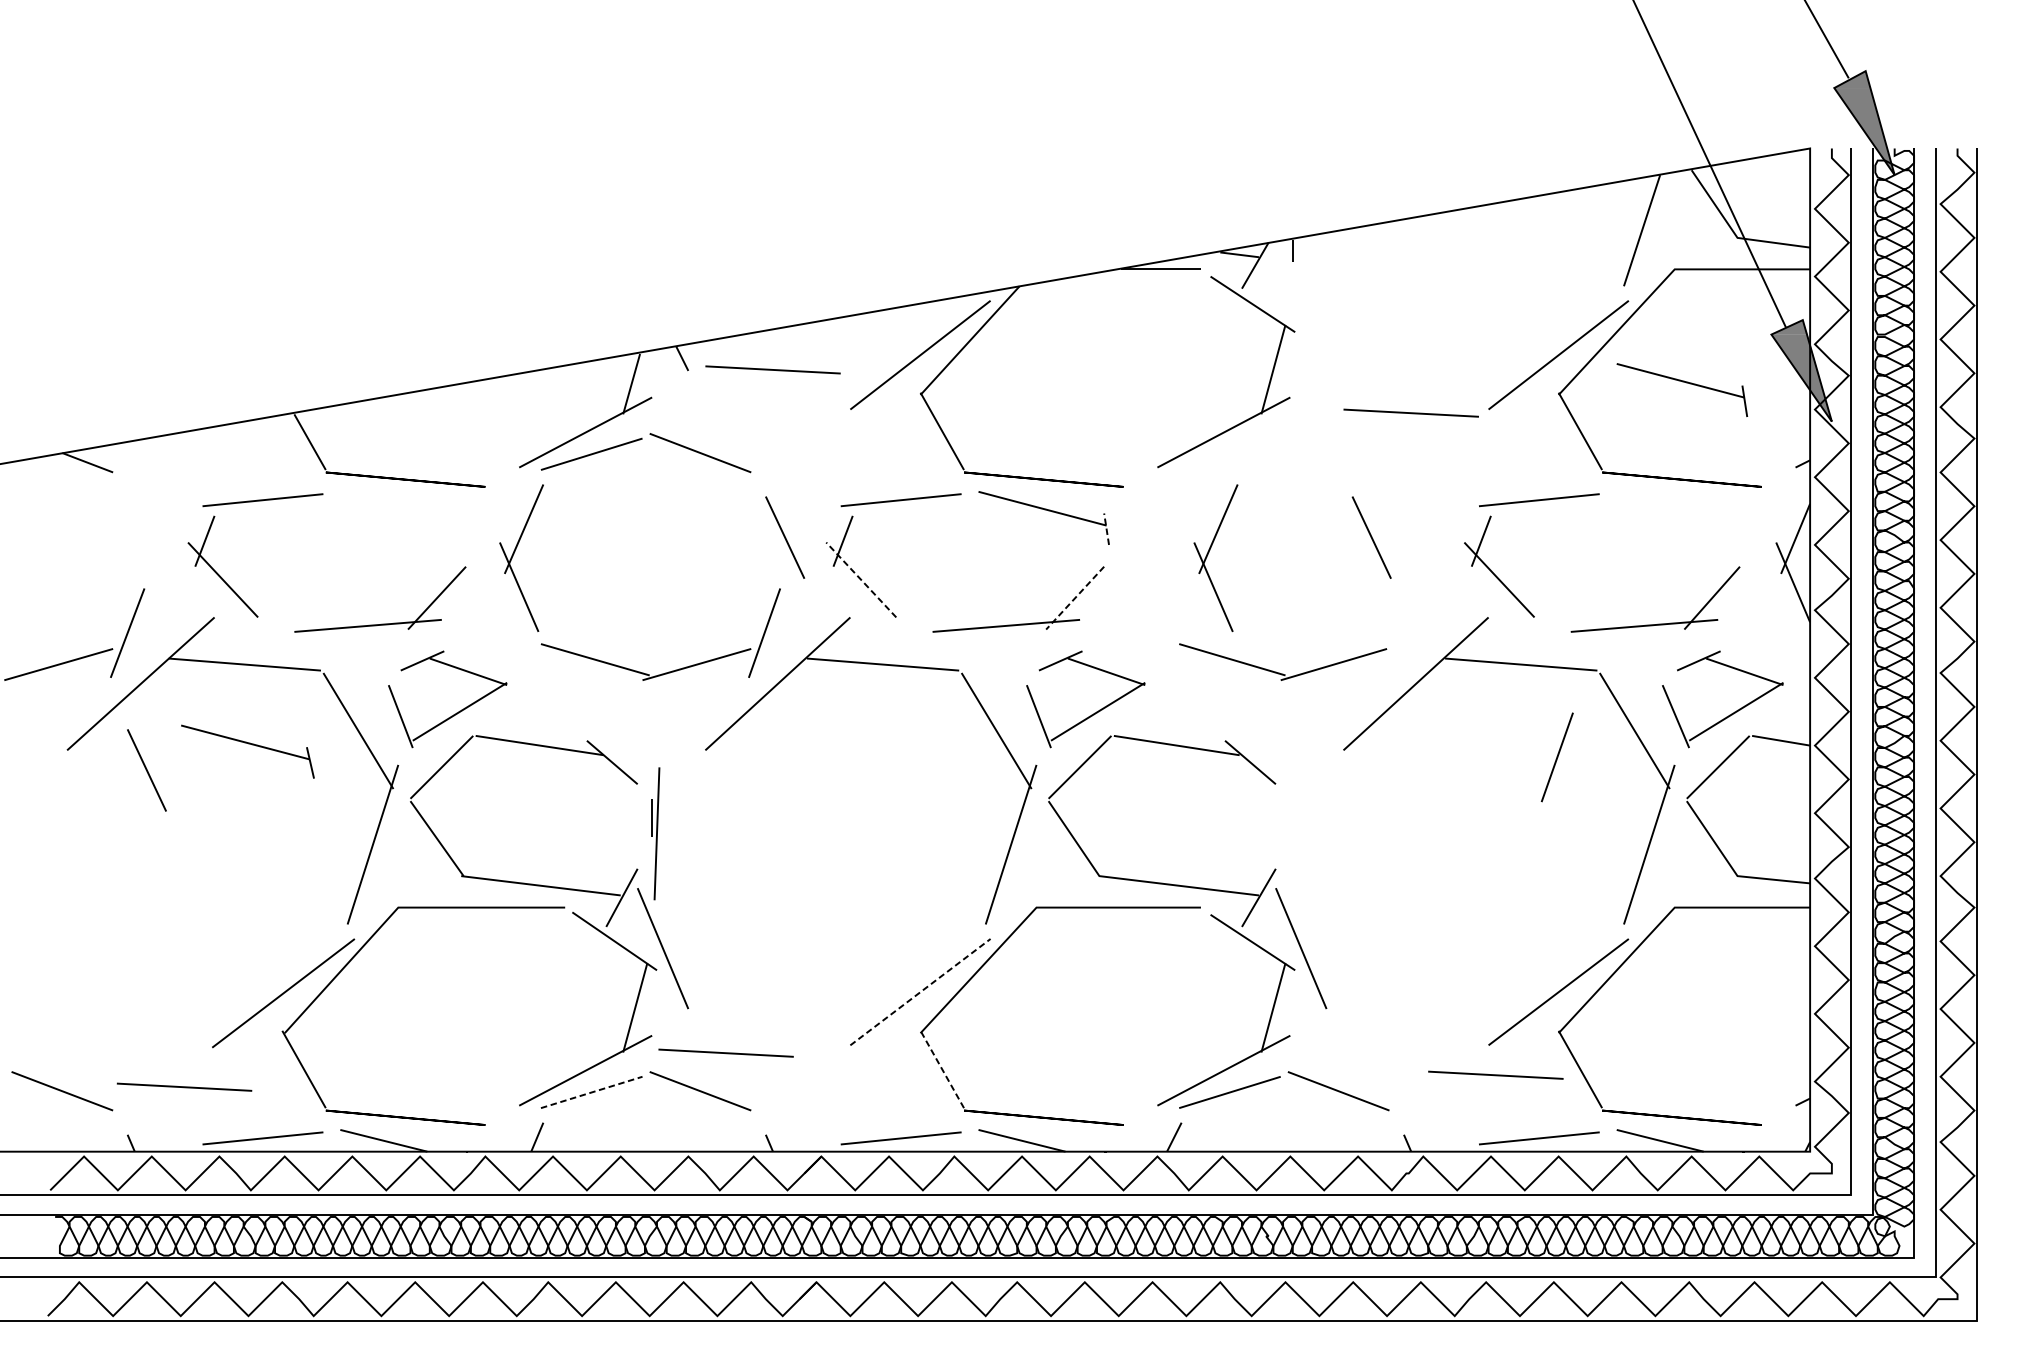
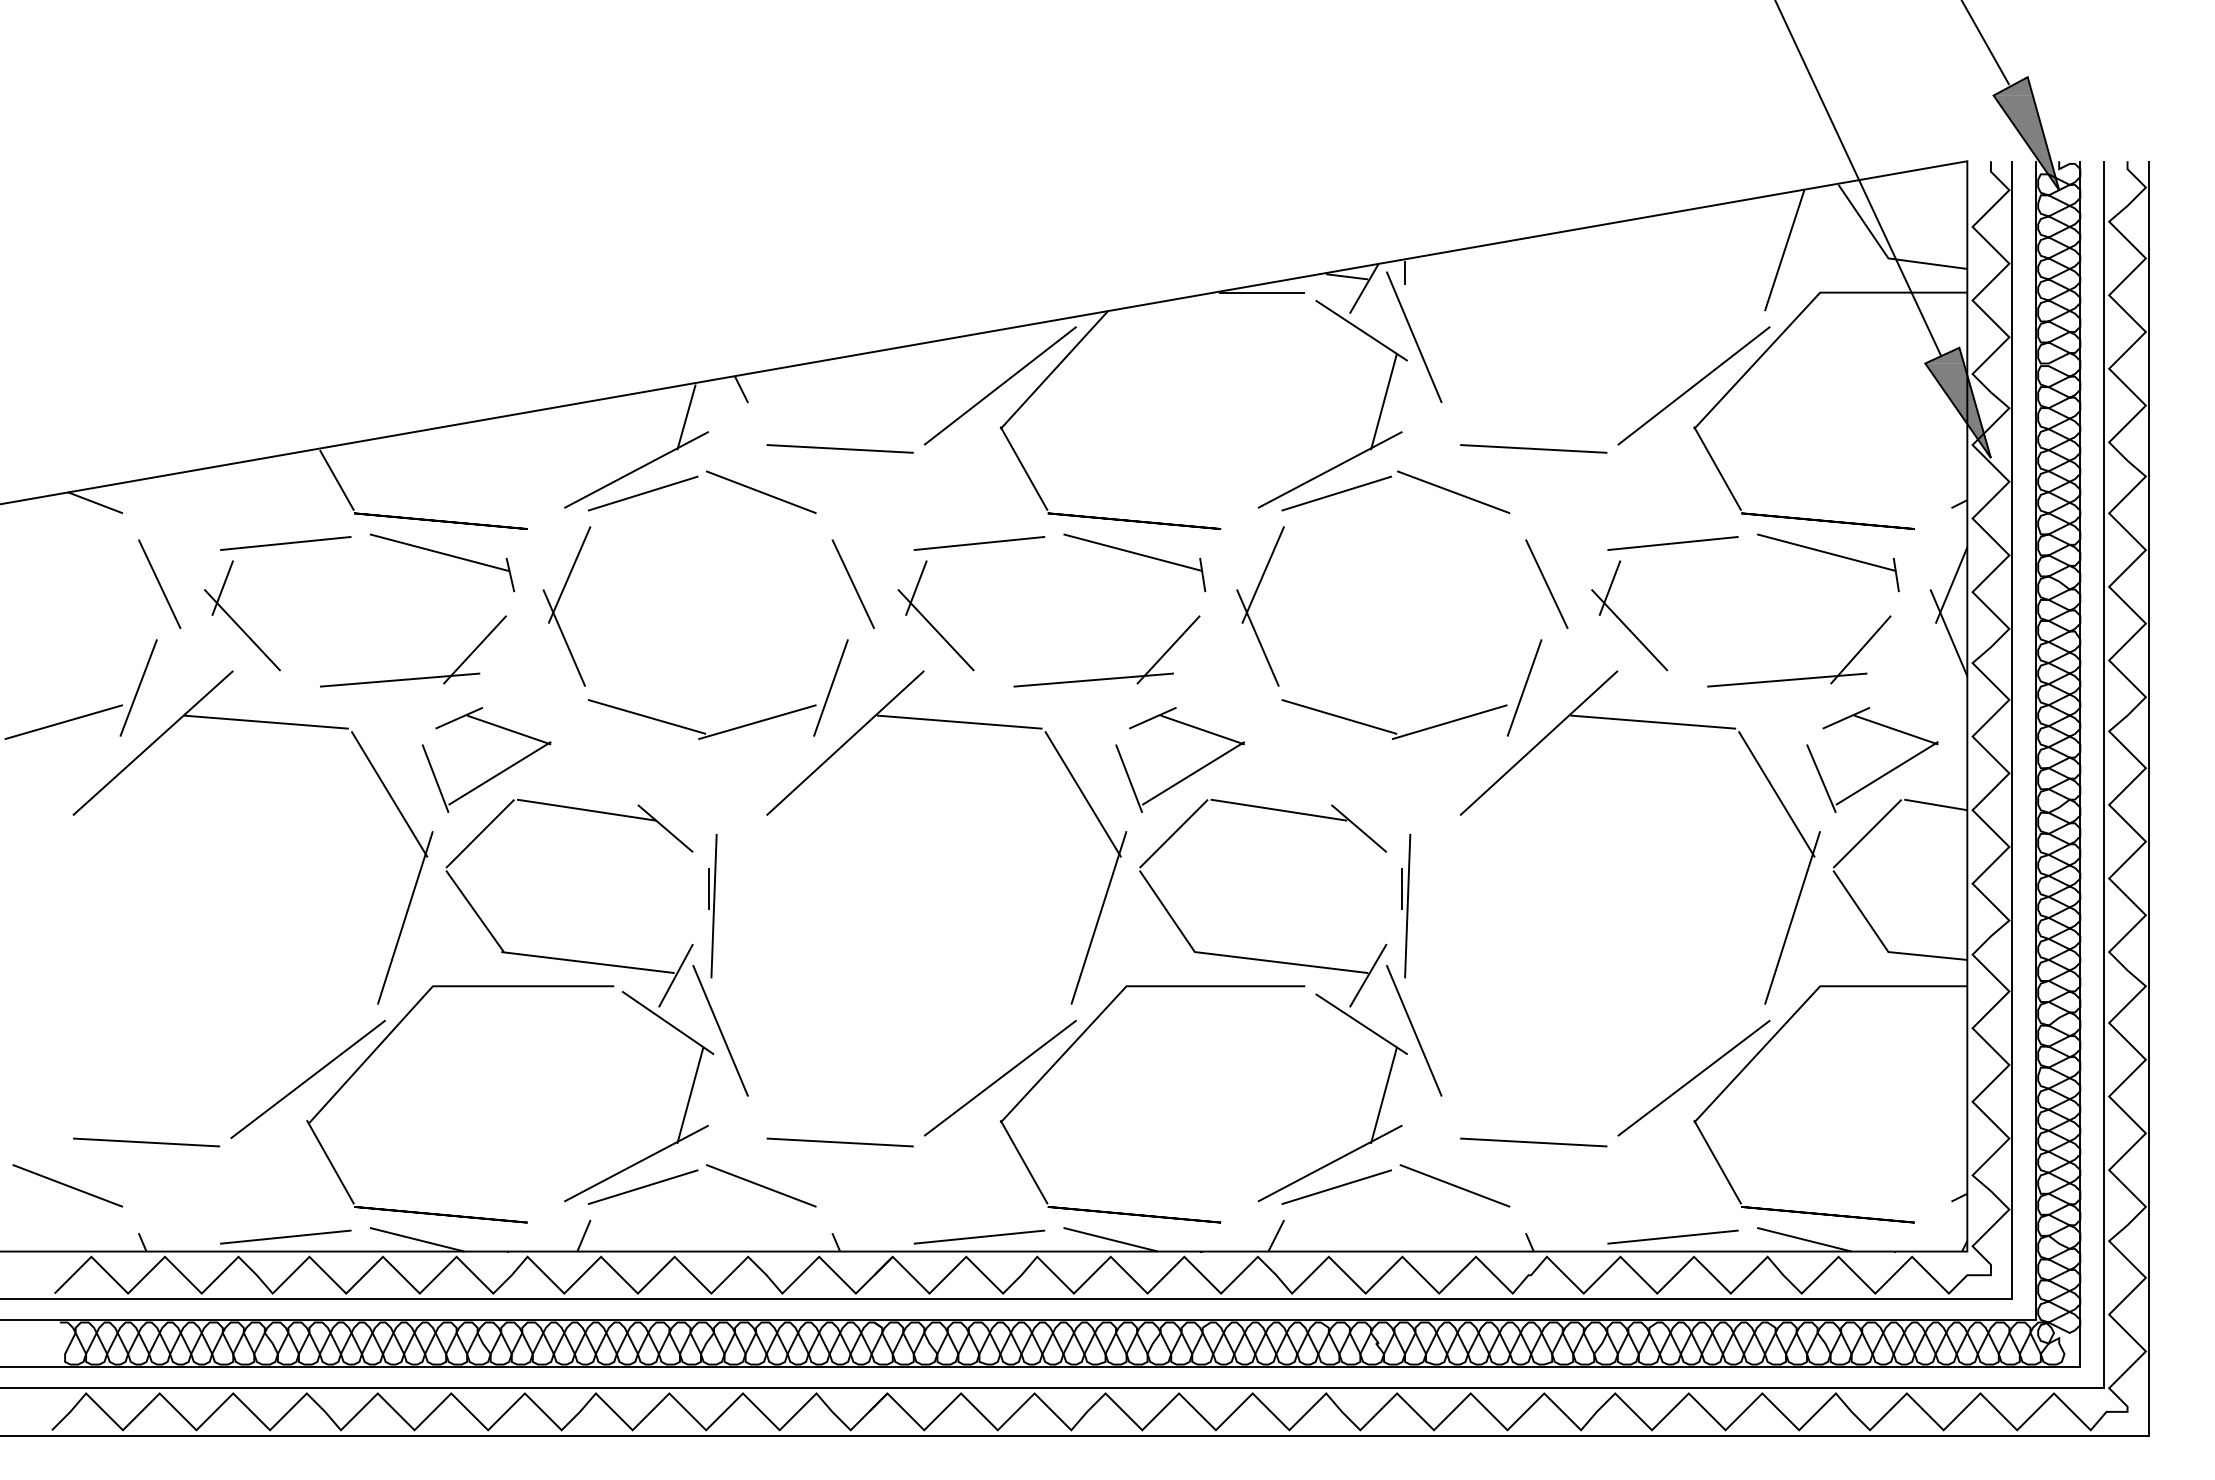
line: (1301, 310) -> (1414, 337), added
line: (772, 369) -> (839, 448), moved
part: (1682, 382) -> (1828, 554), moved
part: (1278, 440) -> (1389, 478), added
line: (1106, 528) -> (1202, 574), dashed -> solid
line: (1371, 537) -> (1546, 583), moved
part: (1208, 554) -> (1252, 602), moved
line: (861, 580) -> (936, 630), dashed -> solid
line: (1075, 598) -> (1168, 650), dashed -> solid
part: (250, 744) -> (445, 555), moved
line: (1557, 756) -> (1524, 687), moved
line: (146, 769) -> (159, 583), moved
part: (1294, 833) -> (1406, 905), added
line: (920, 992) -> (1000, 1078), dashed -> solid
line: (725, 1053) -> (839, 1142), moved
line: (941, 1068) -> (1023, 1161), dashed -> solid
line: (1495, 1075) -> (1533, 1142), moved
line: (184, 1087) -> (146, 1142), moved
line: (592, 1092) -> (643, 1187), dashed -> solid

